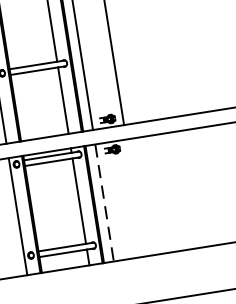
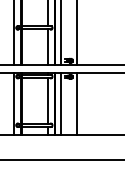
line: (136, 196) -> (77, 103), added
line: (104, 203) -> (60, 104), dashed -> solid

